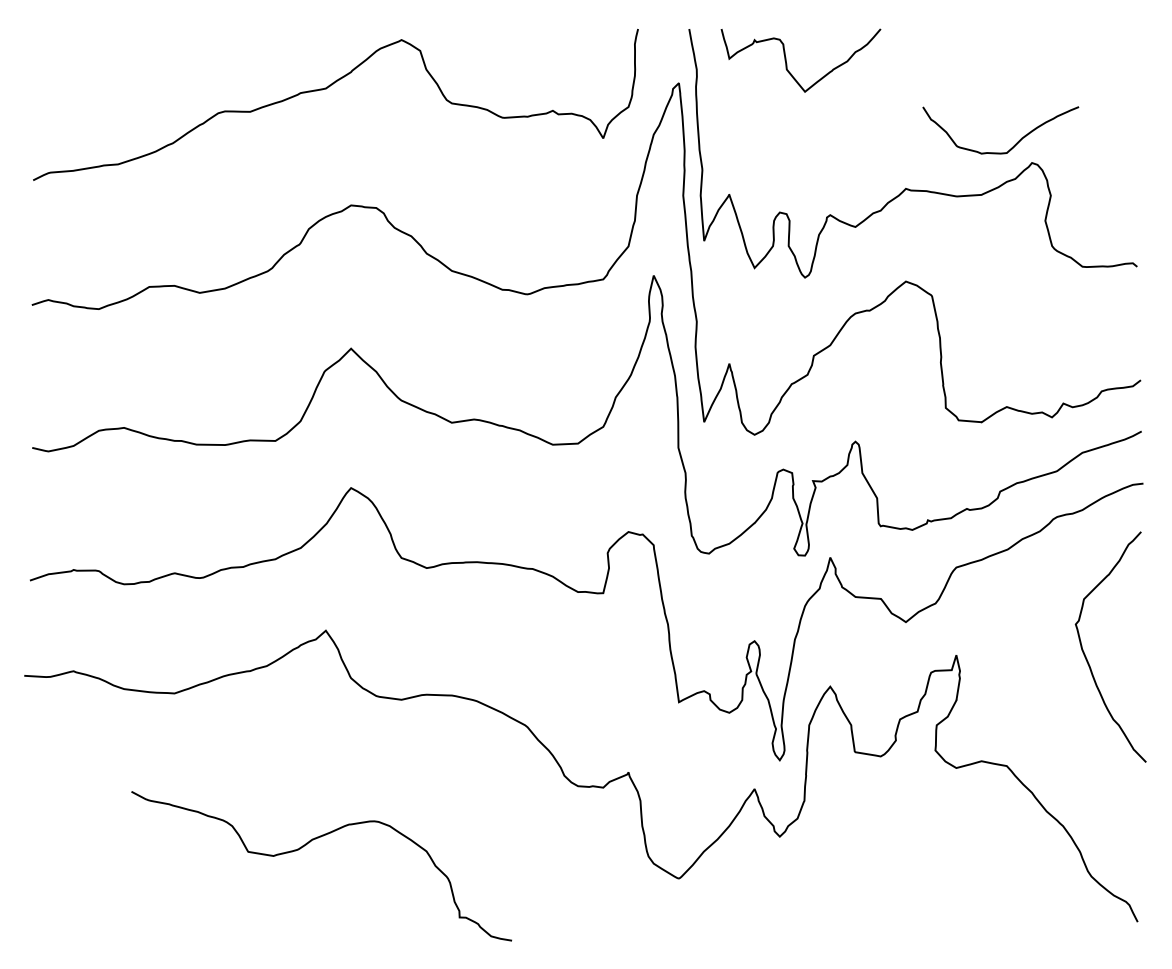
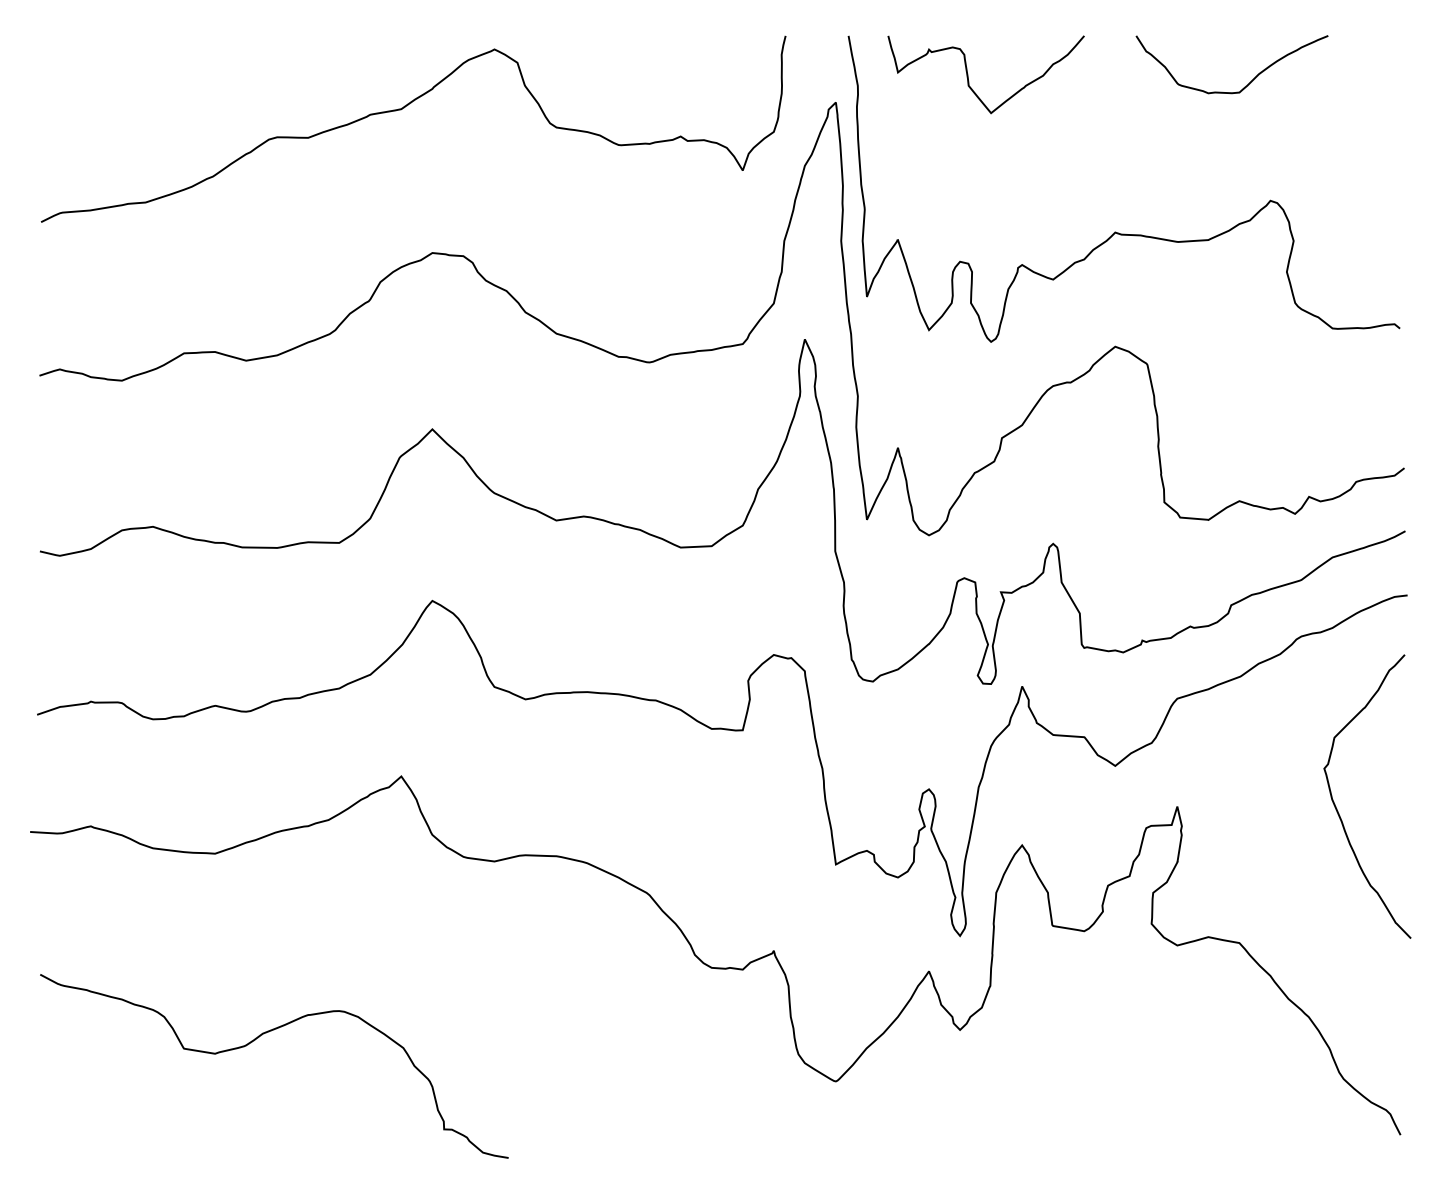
curve: (1014, 144) -> (1248, 82), moved
curve: (306, 845) -> (255, 1040), moved

